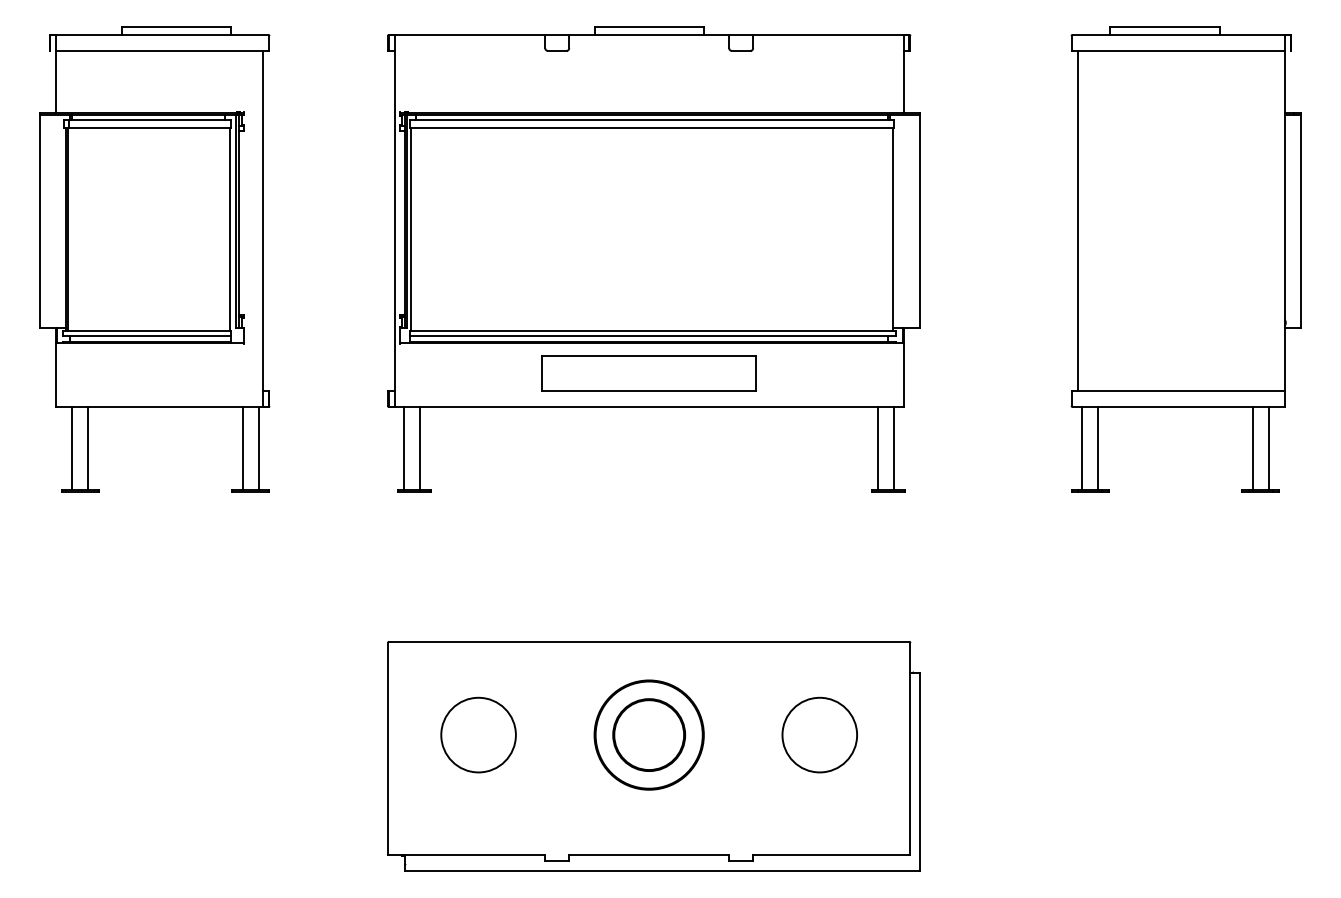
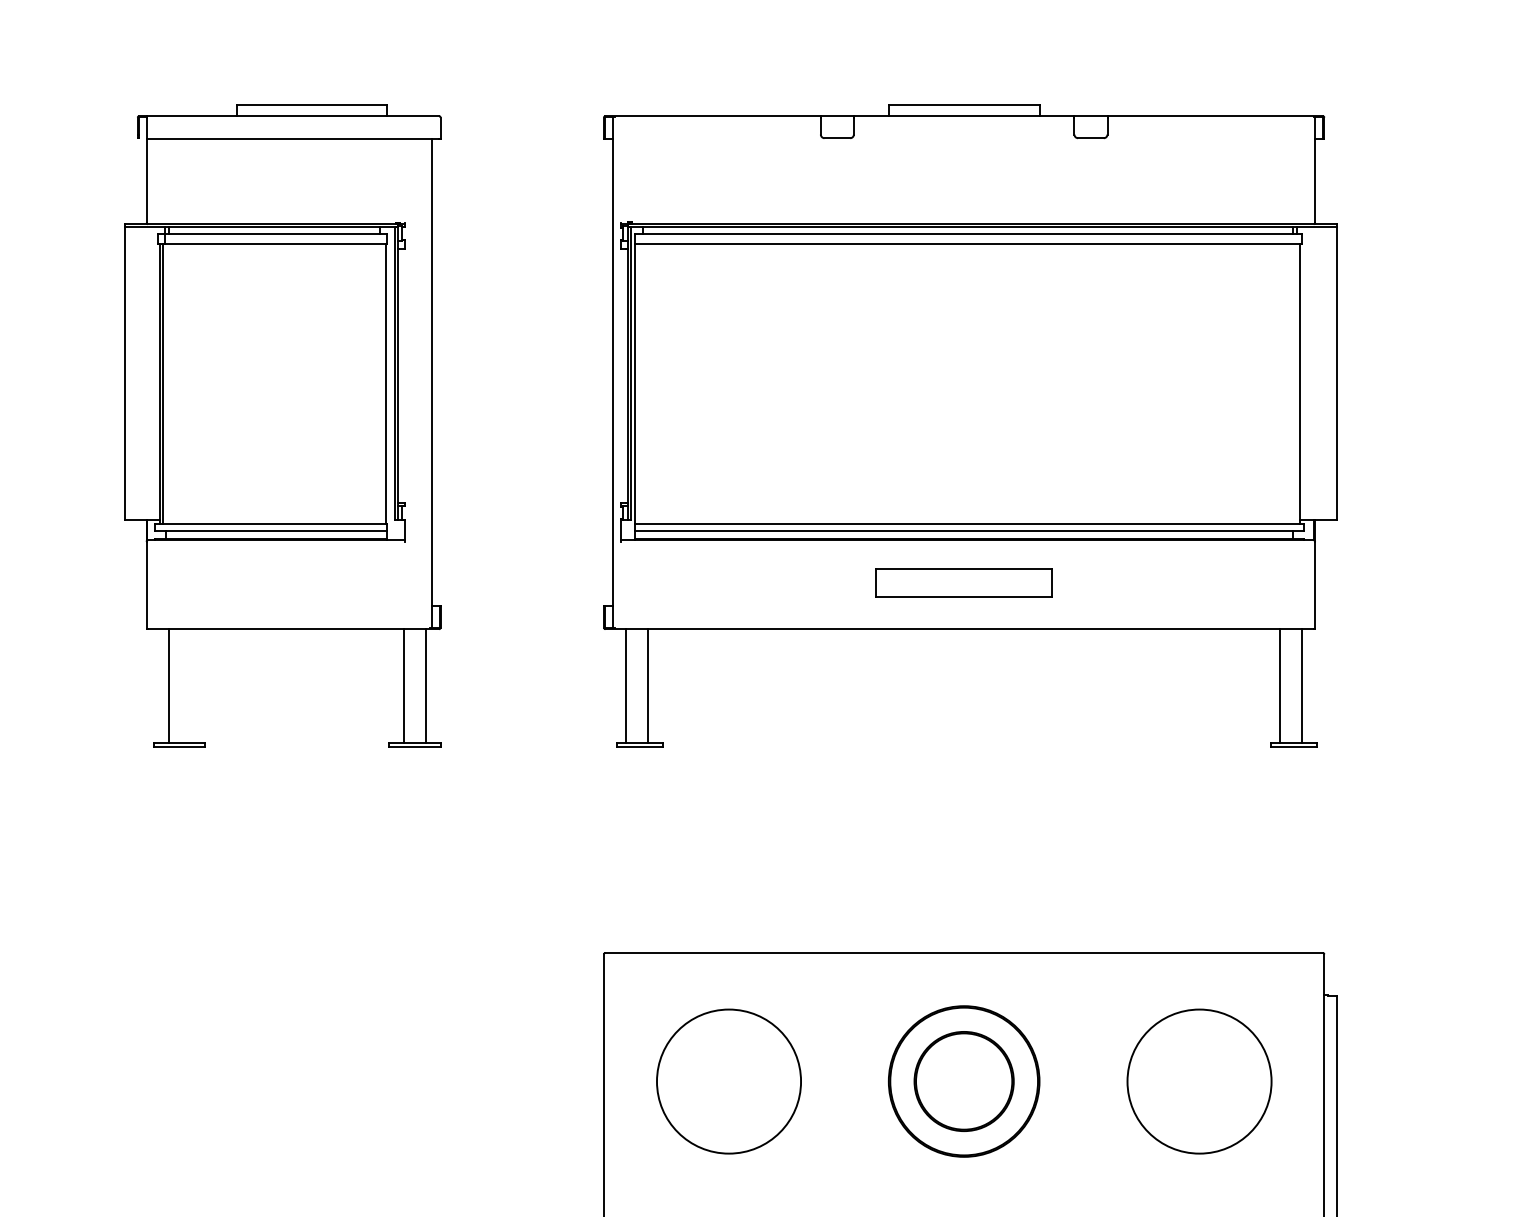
part: (648, 373) -> (963, 582), size x0.6
line: (88, 448) -> (191, 686), removed
circle: (478, 734) -> (728, 1080), size x1.4
circle: (819, 734) -> (1198, 1080), size x1.4

